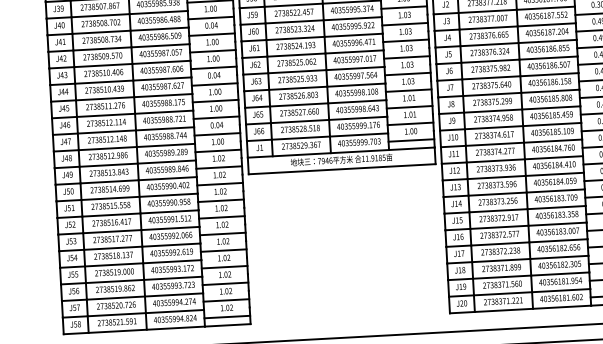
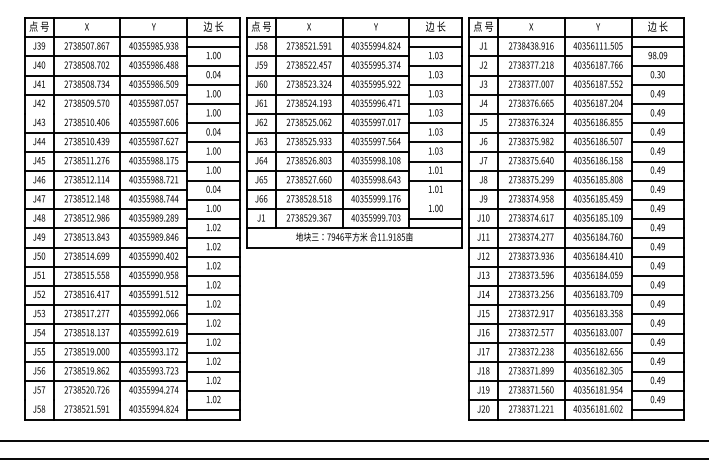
line: (119, 64) -> (105, 113), removed
line: (410, 123) -> (435, 199), removed
line: (132, 313) -> (105, 400), removed

